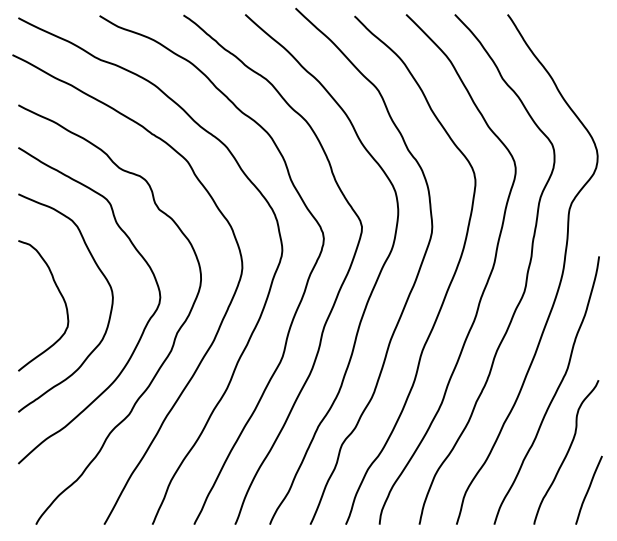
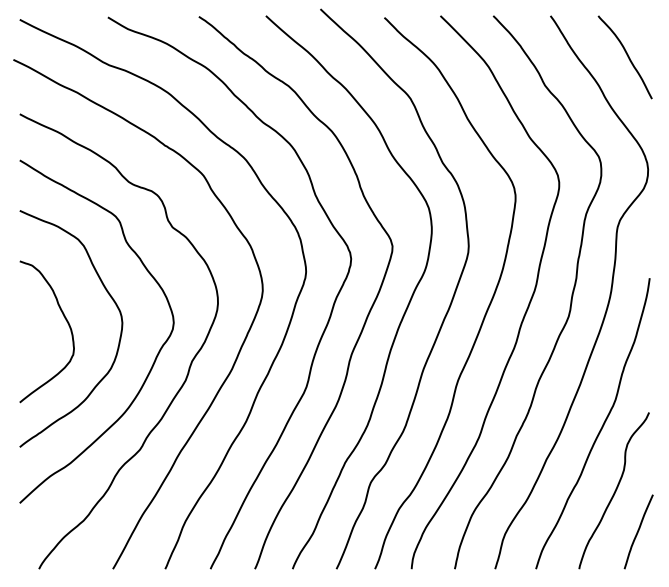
curve: (577, 51) -> (626, 55), added

